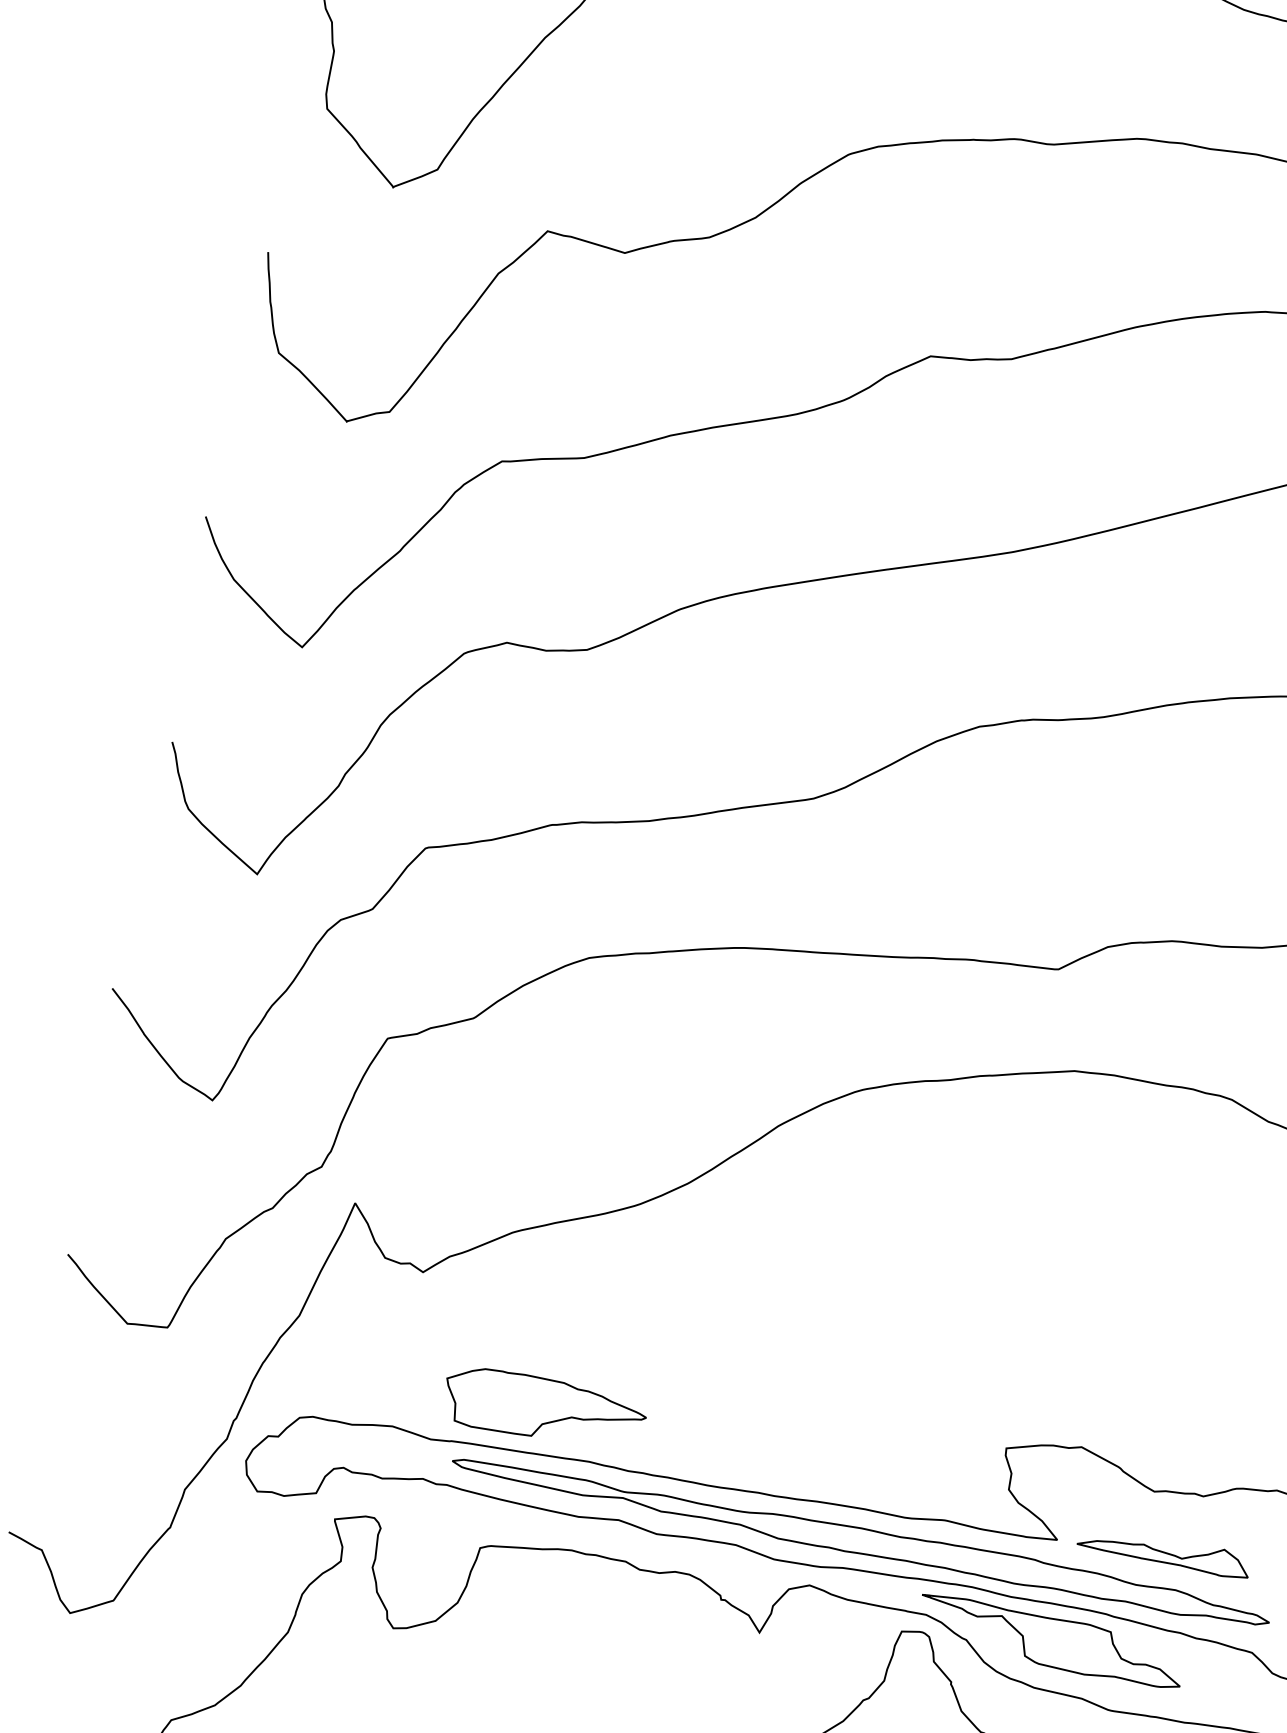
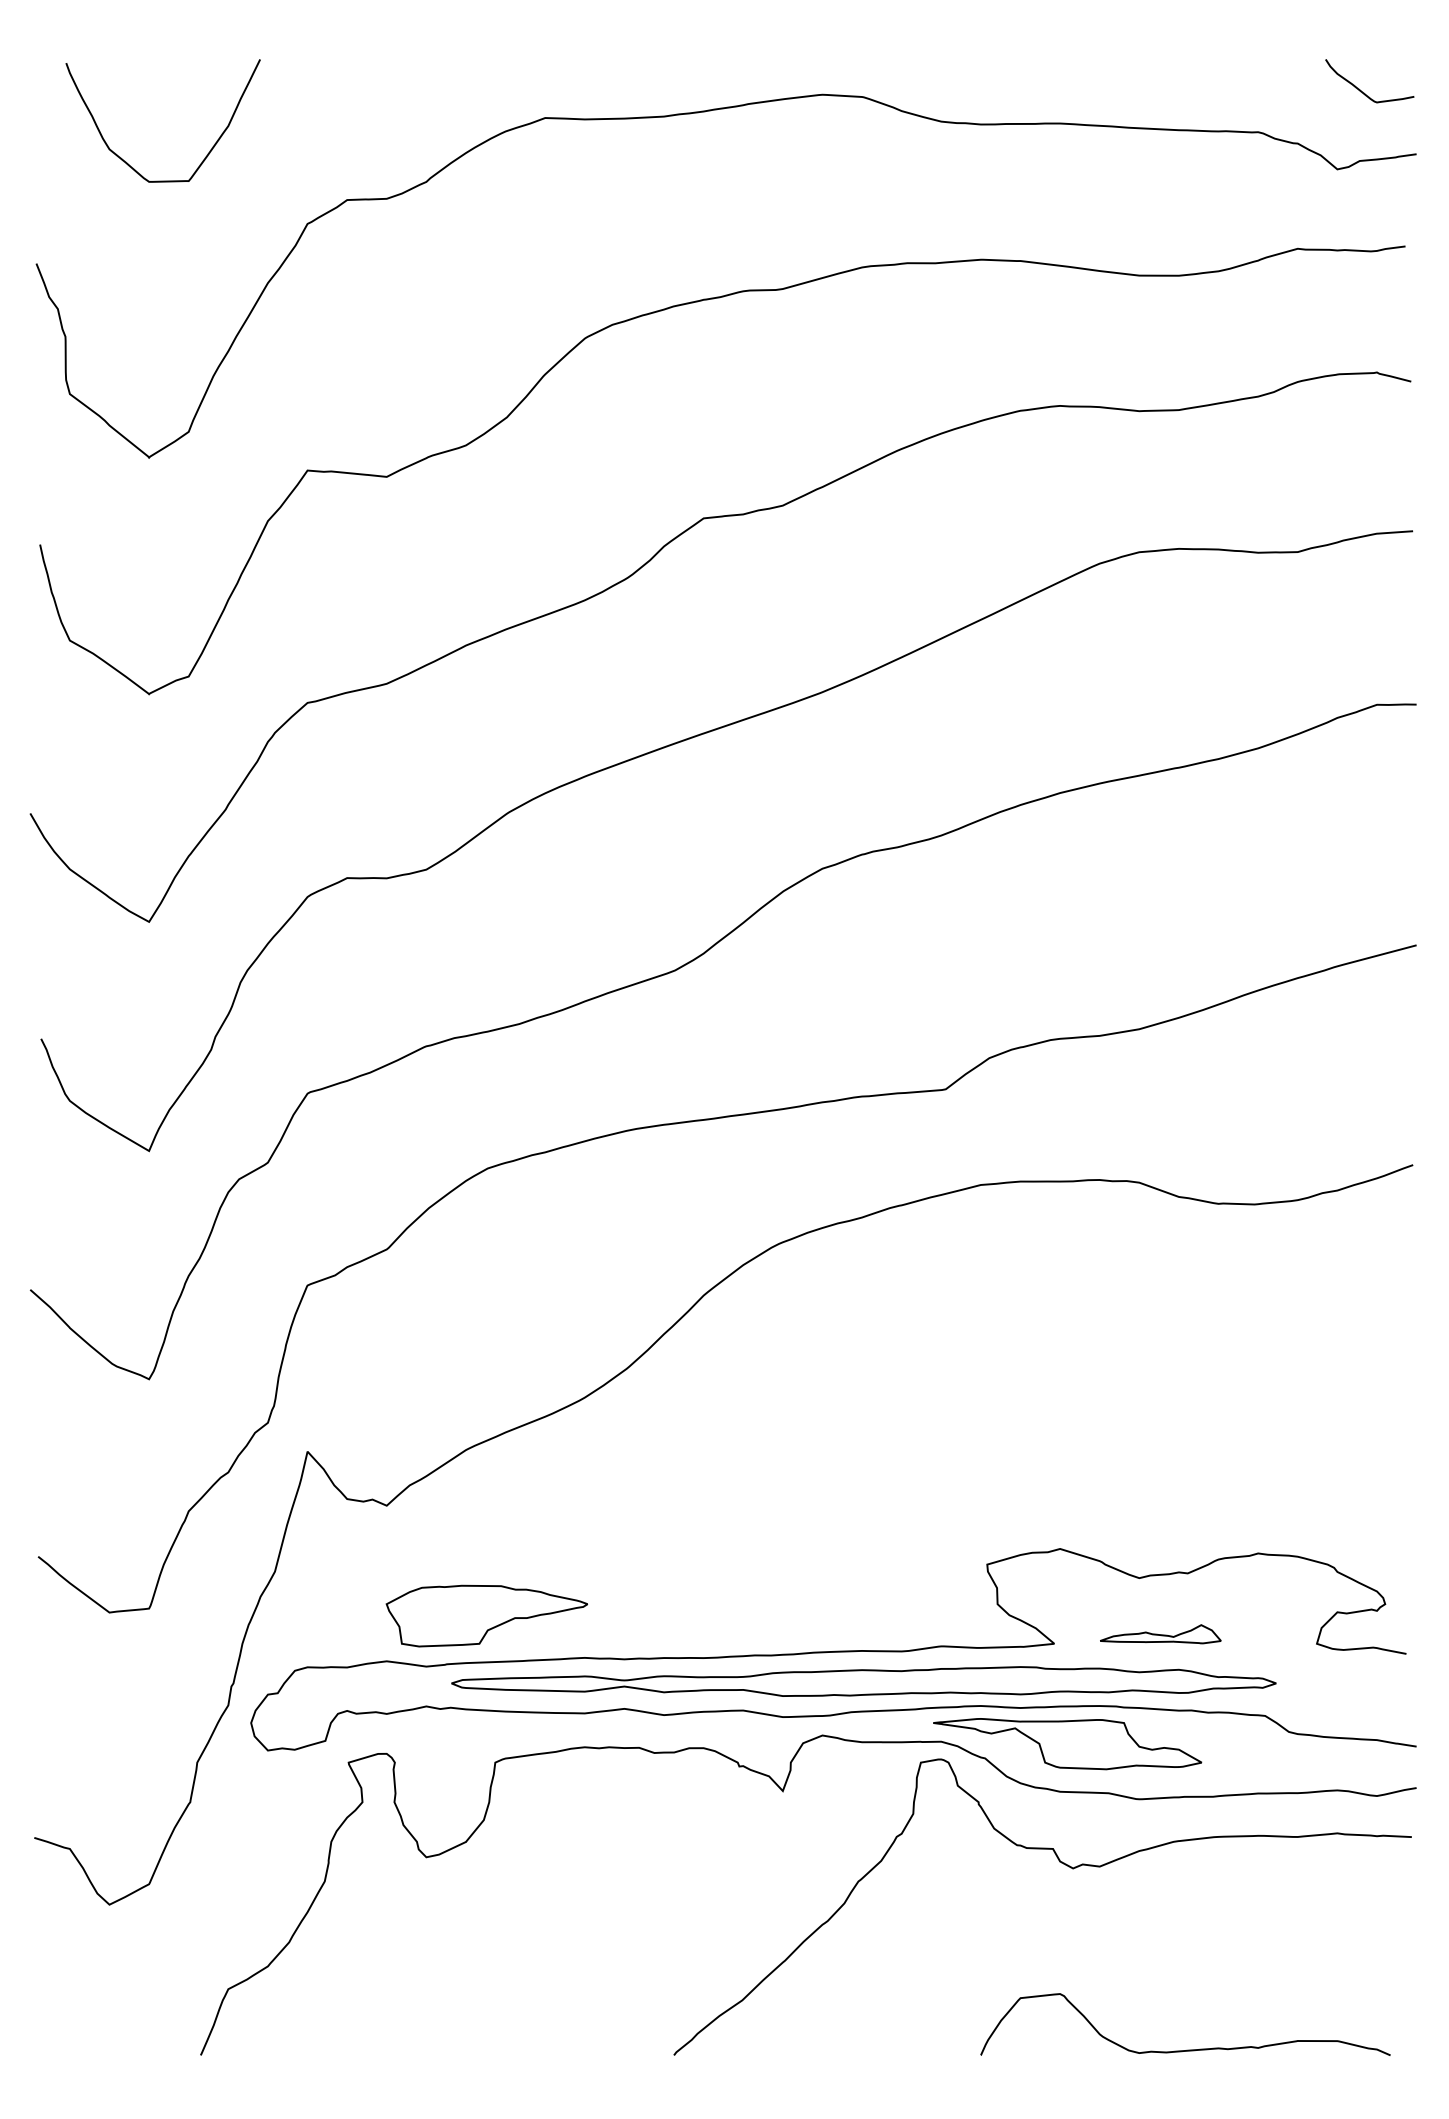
part: (543, 1409) -> (486, 1615), moved
part: (1164, 1551) -> (1160, 1634), size x0.7

